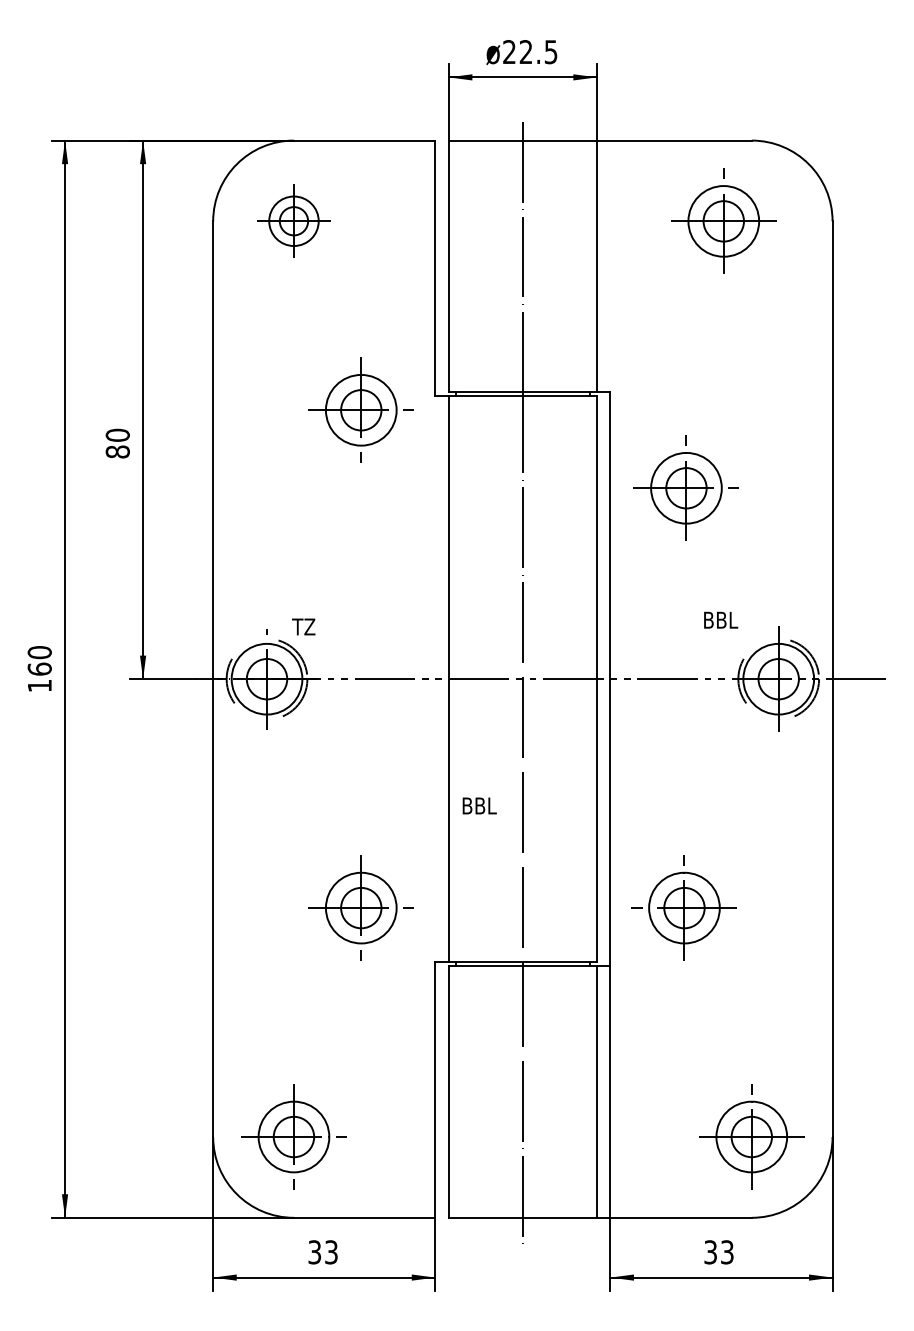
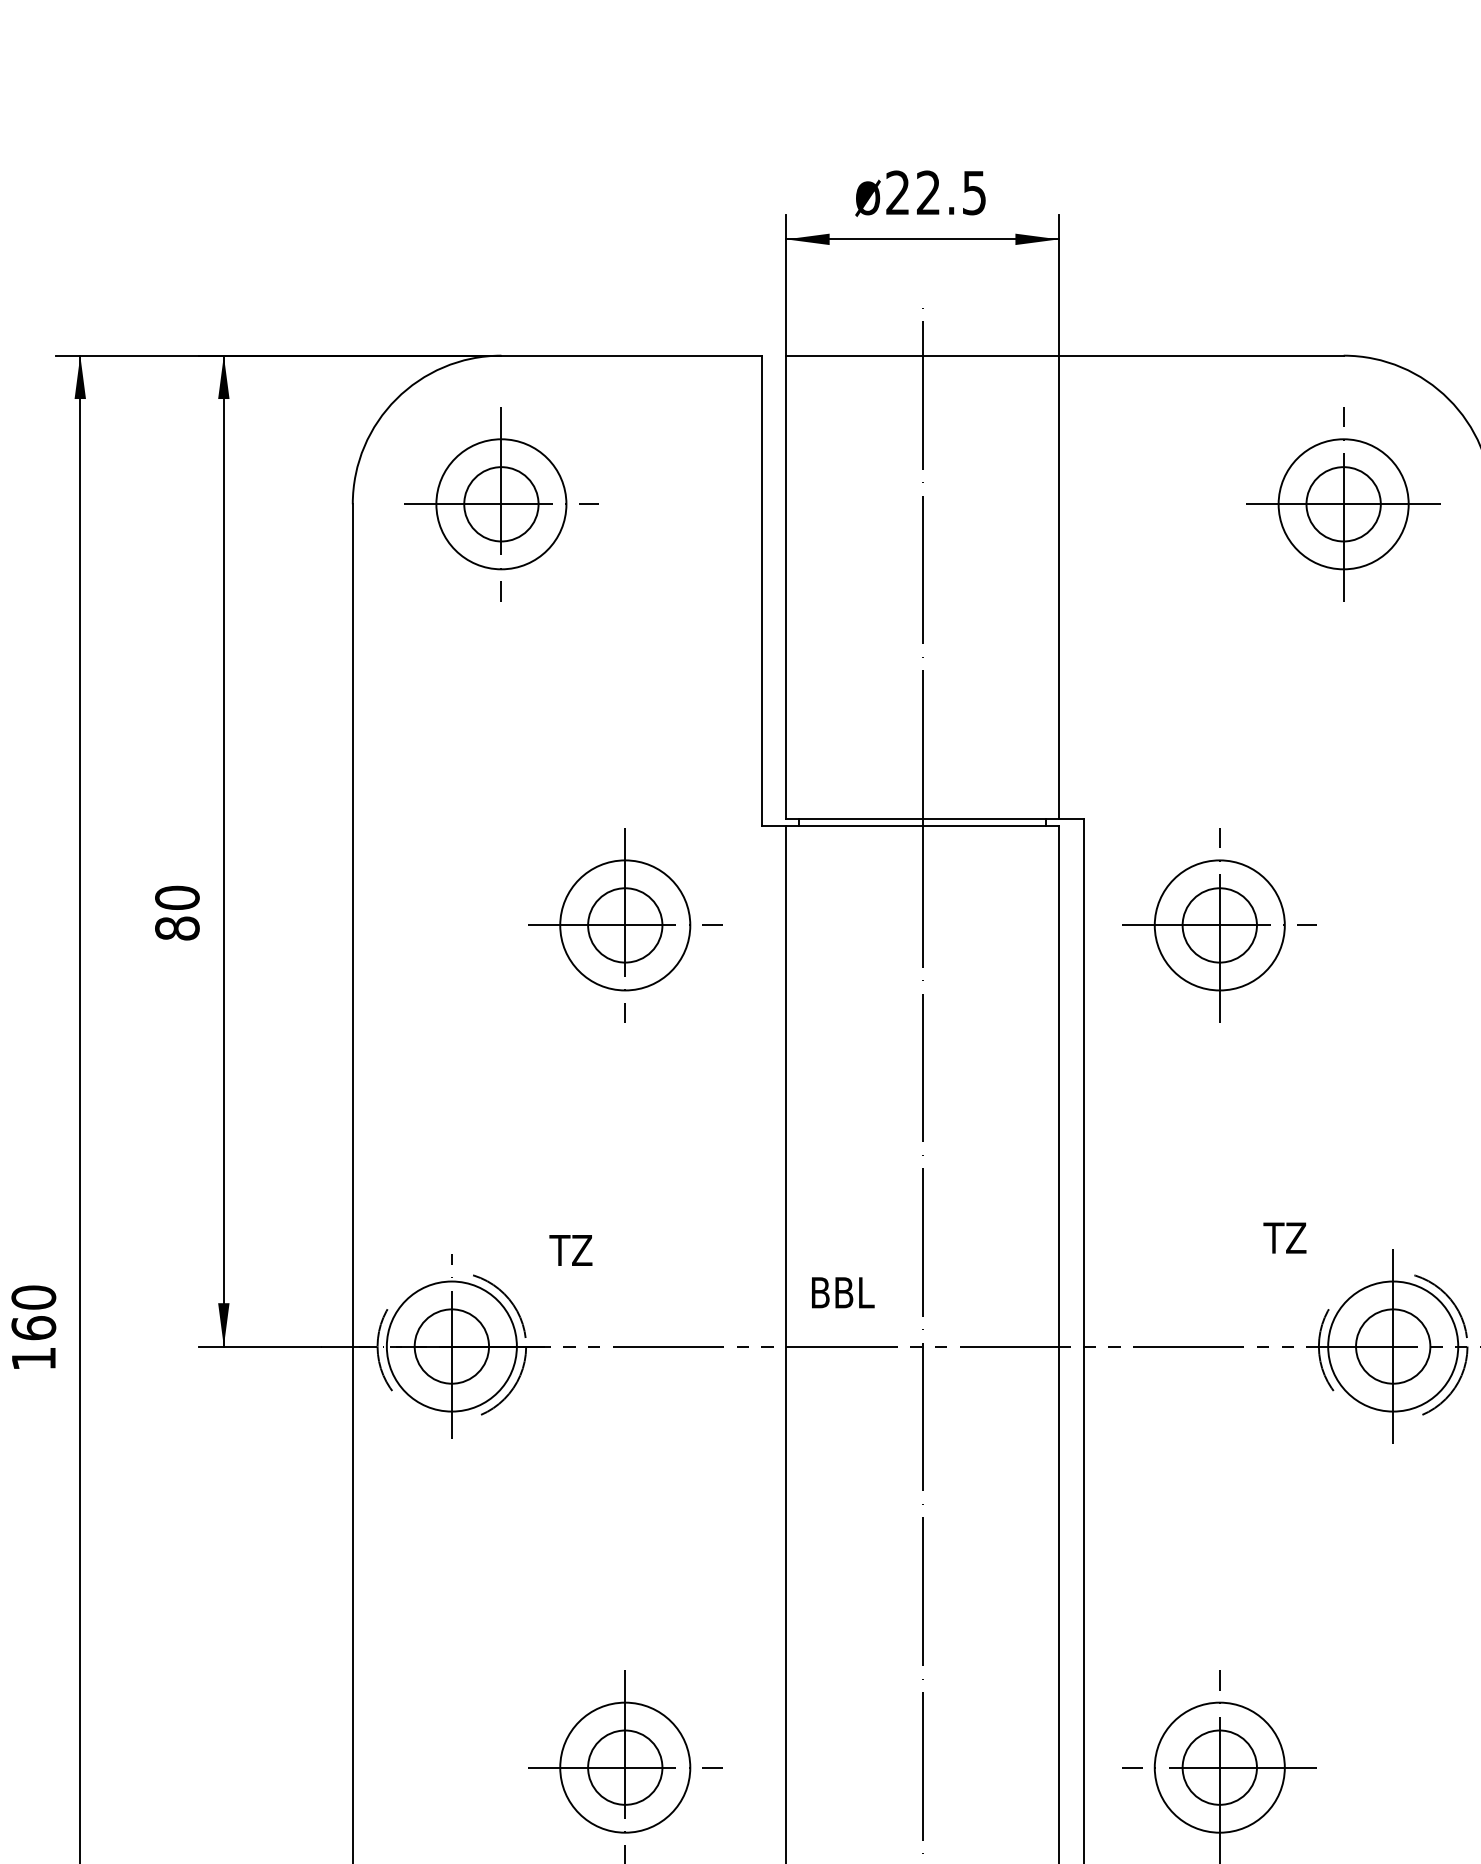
part: (293, 220) -> (500, 502), size x1.43
part: (723, 220) -> (1343, 502), moved
part: (360, 409) -> (623, 923), moved
part: (685, 487) -> (1218, 923), moved
text: (721, 619) -> (1287, 1236), BBL -> TZ
text: (303, 626) -> (570, 1249), moved
text: (479, 805) -> (842, 1291), moved

